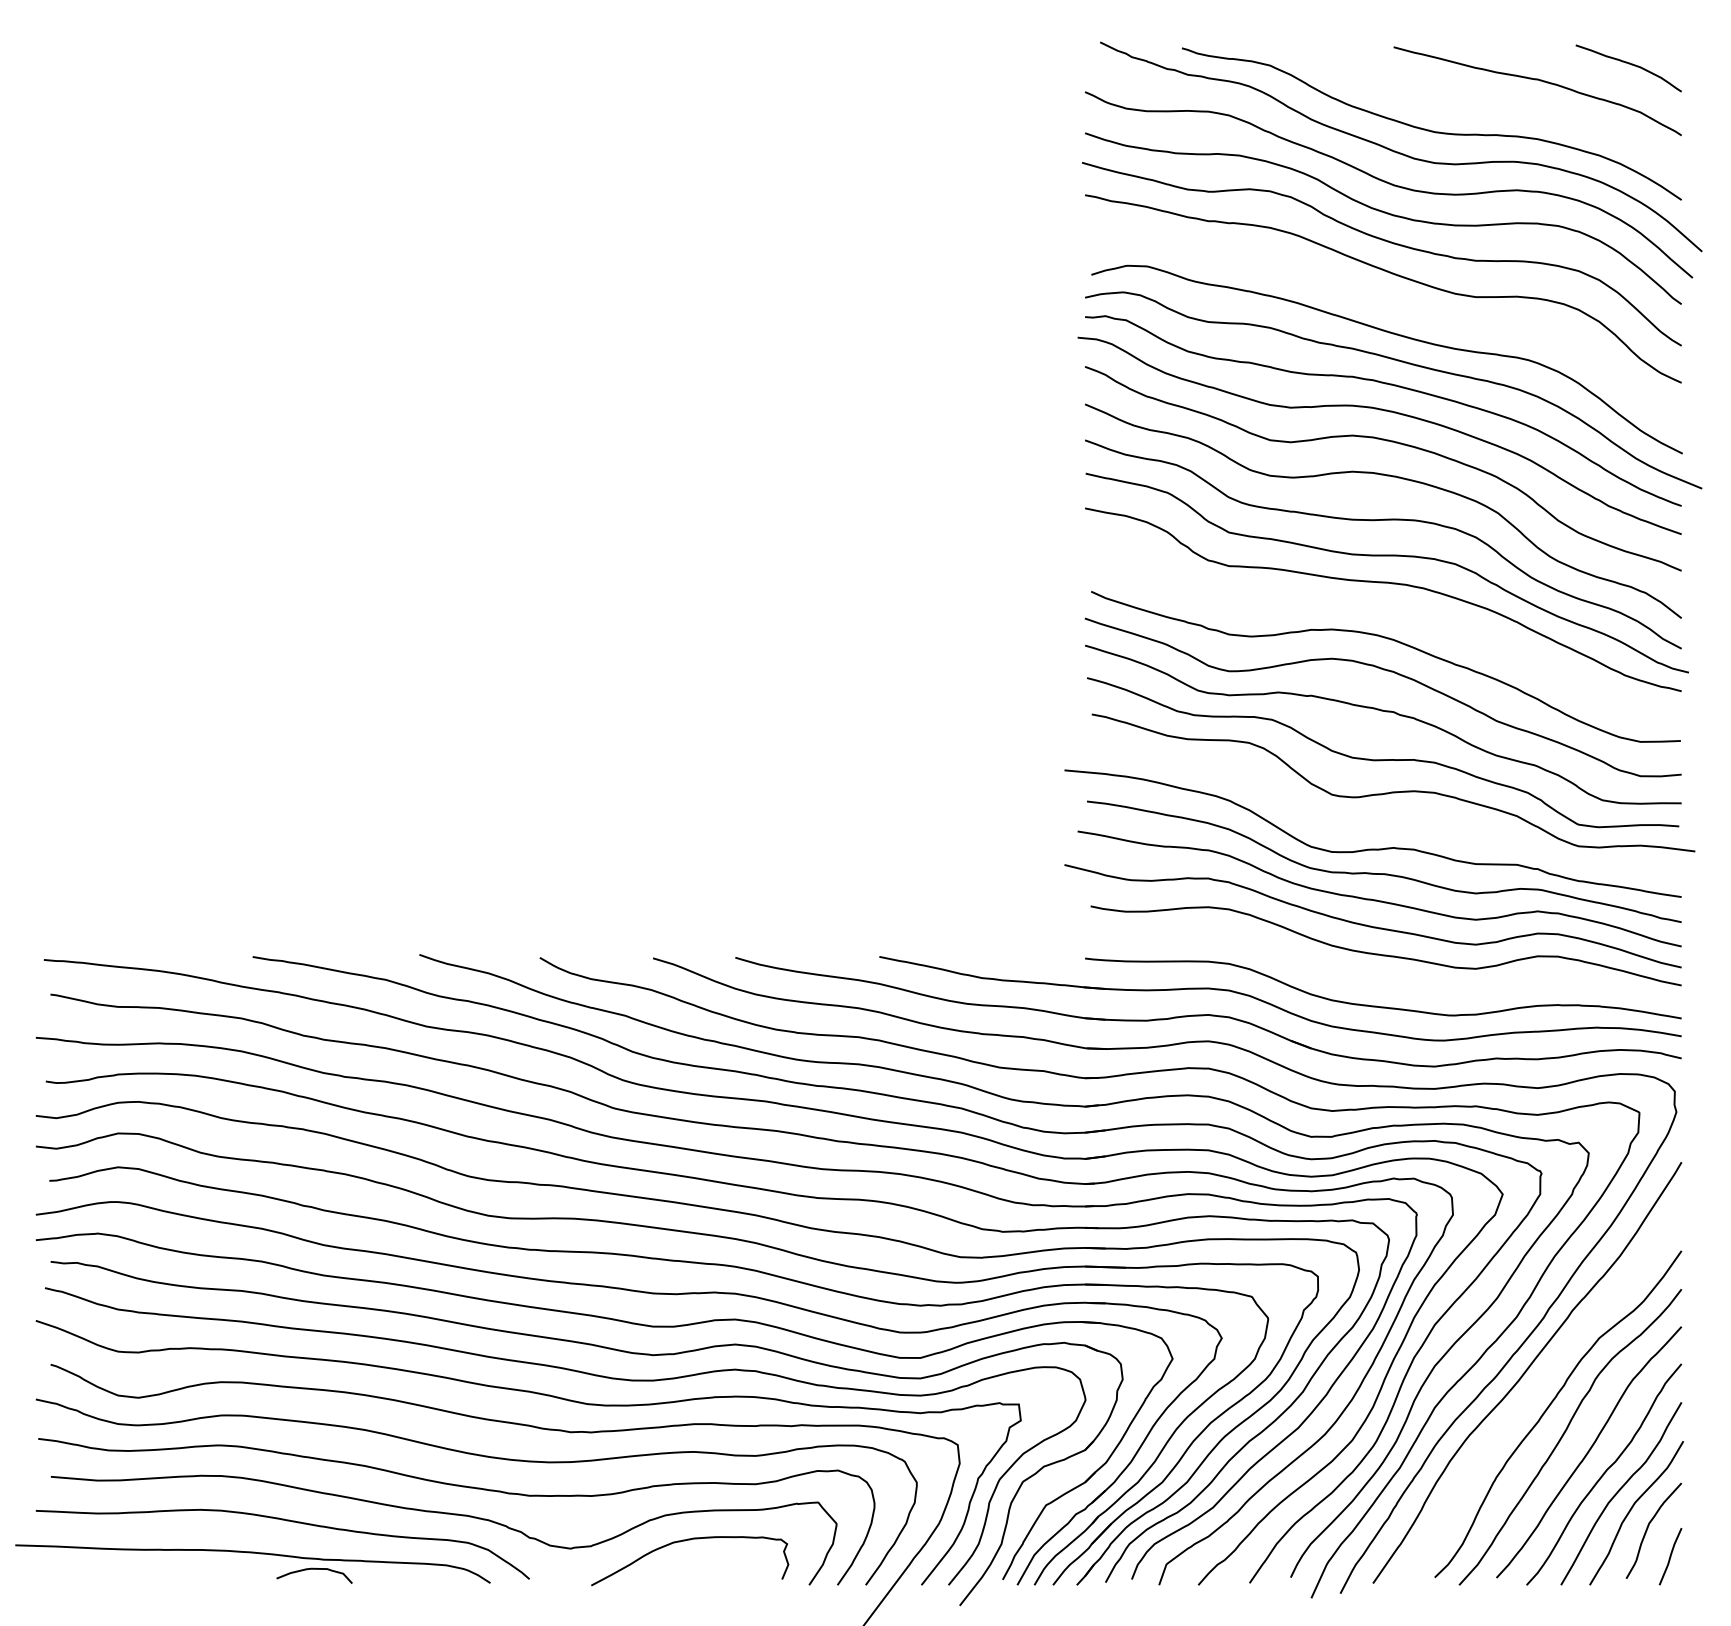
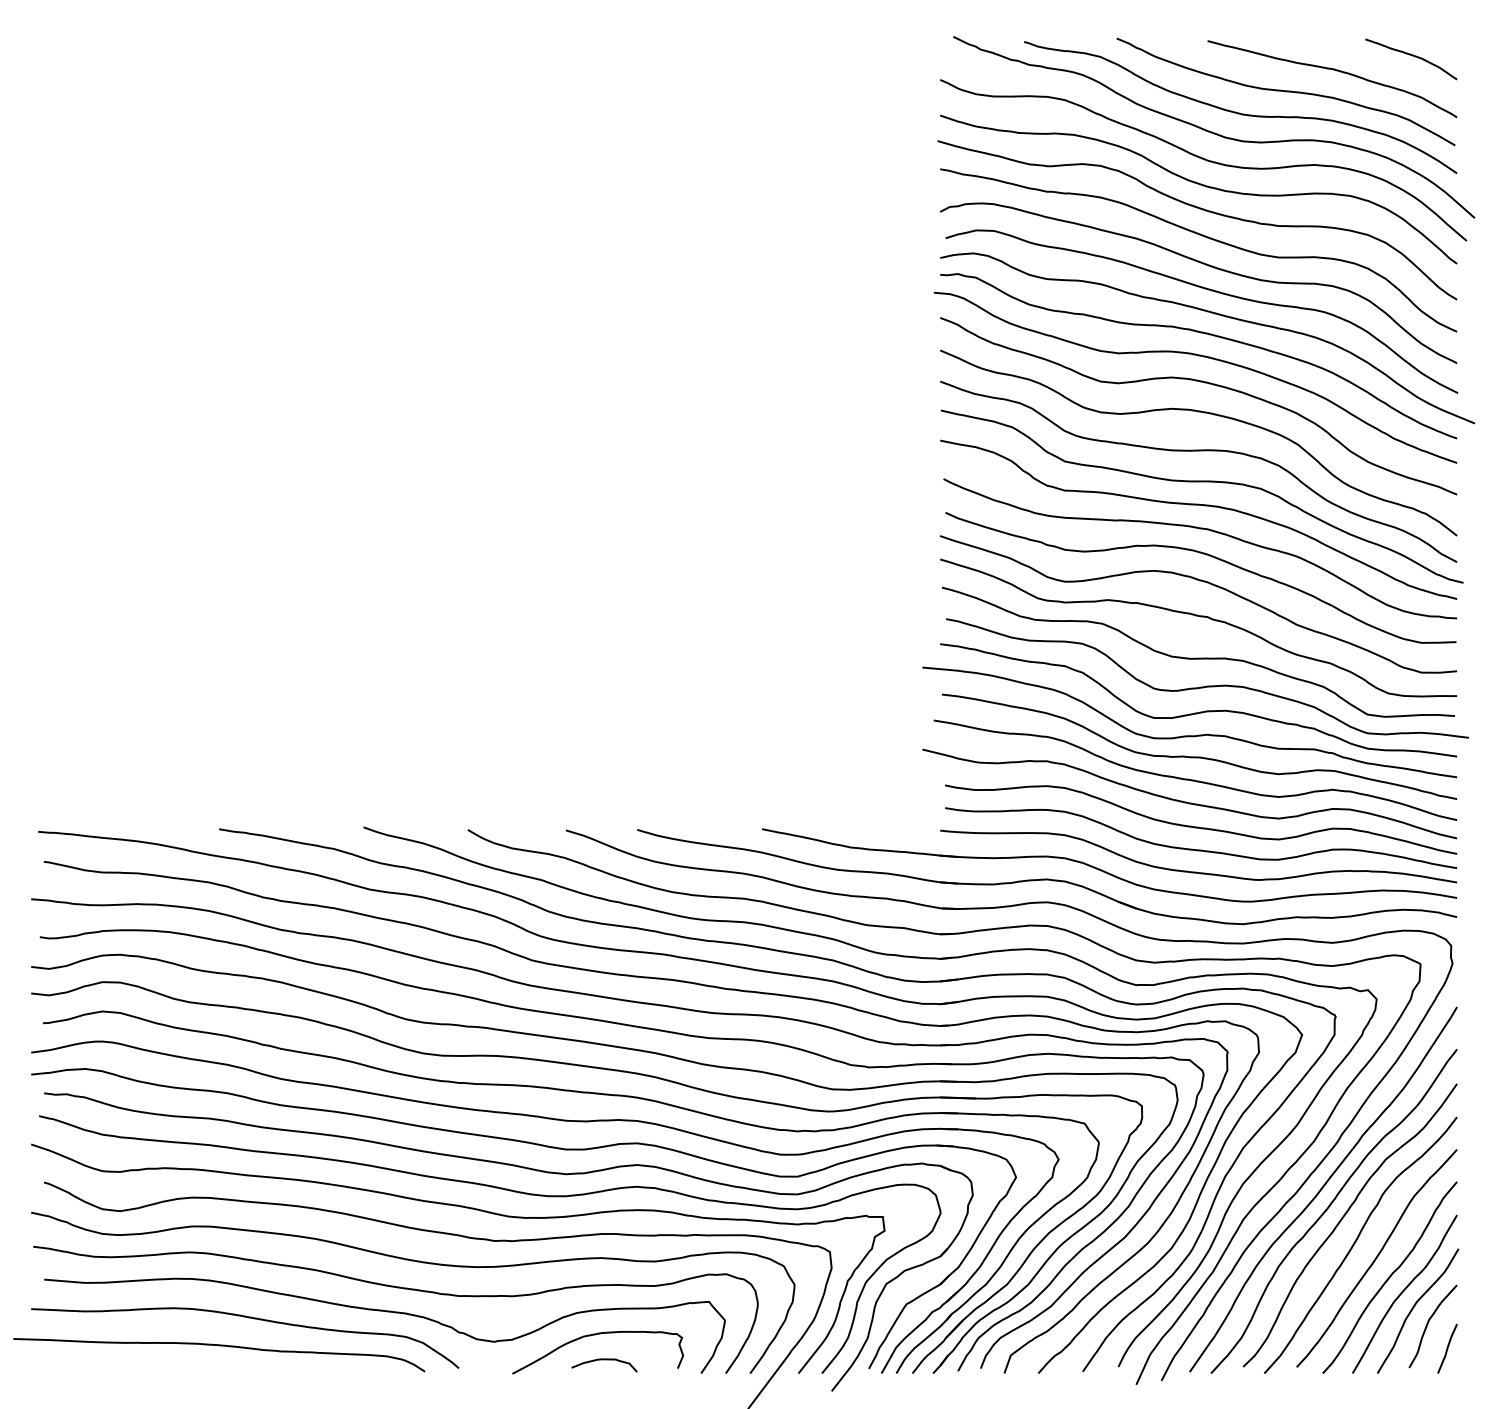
curve: (1483, 105) -> (1285, 91), added
curve: (1389, 305) -> (1203, 264), added
curve: (1389, 611) -> (1203, 529), added
curve: (1388, 820) -> (1203, 710), added
curve: (1385, 980) -> (1200, 849), added
curve: (1534, 1393) -> (1329, 1207), added
curve: (314, 1569) -> (604, 1359), moved

